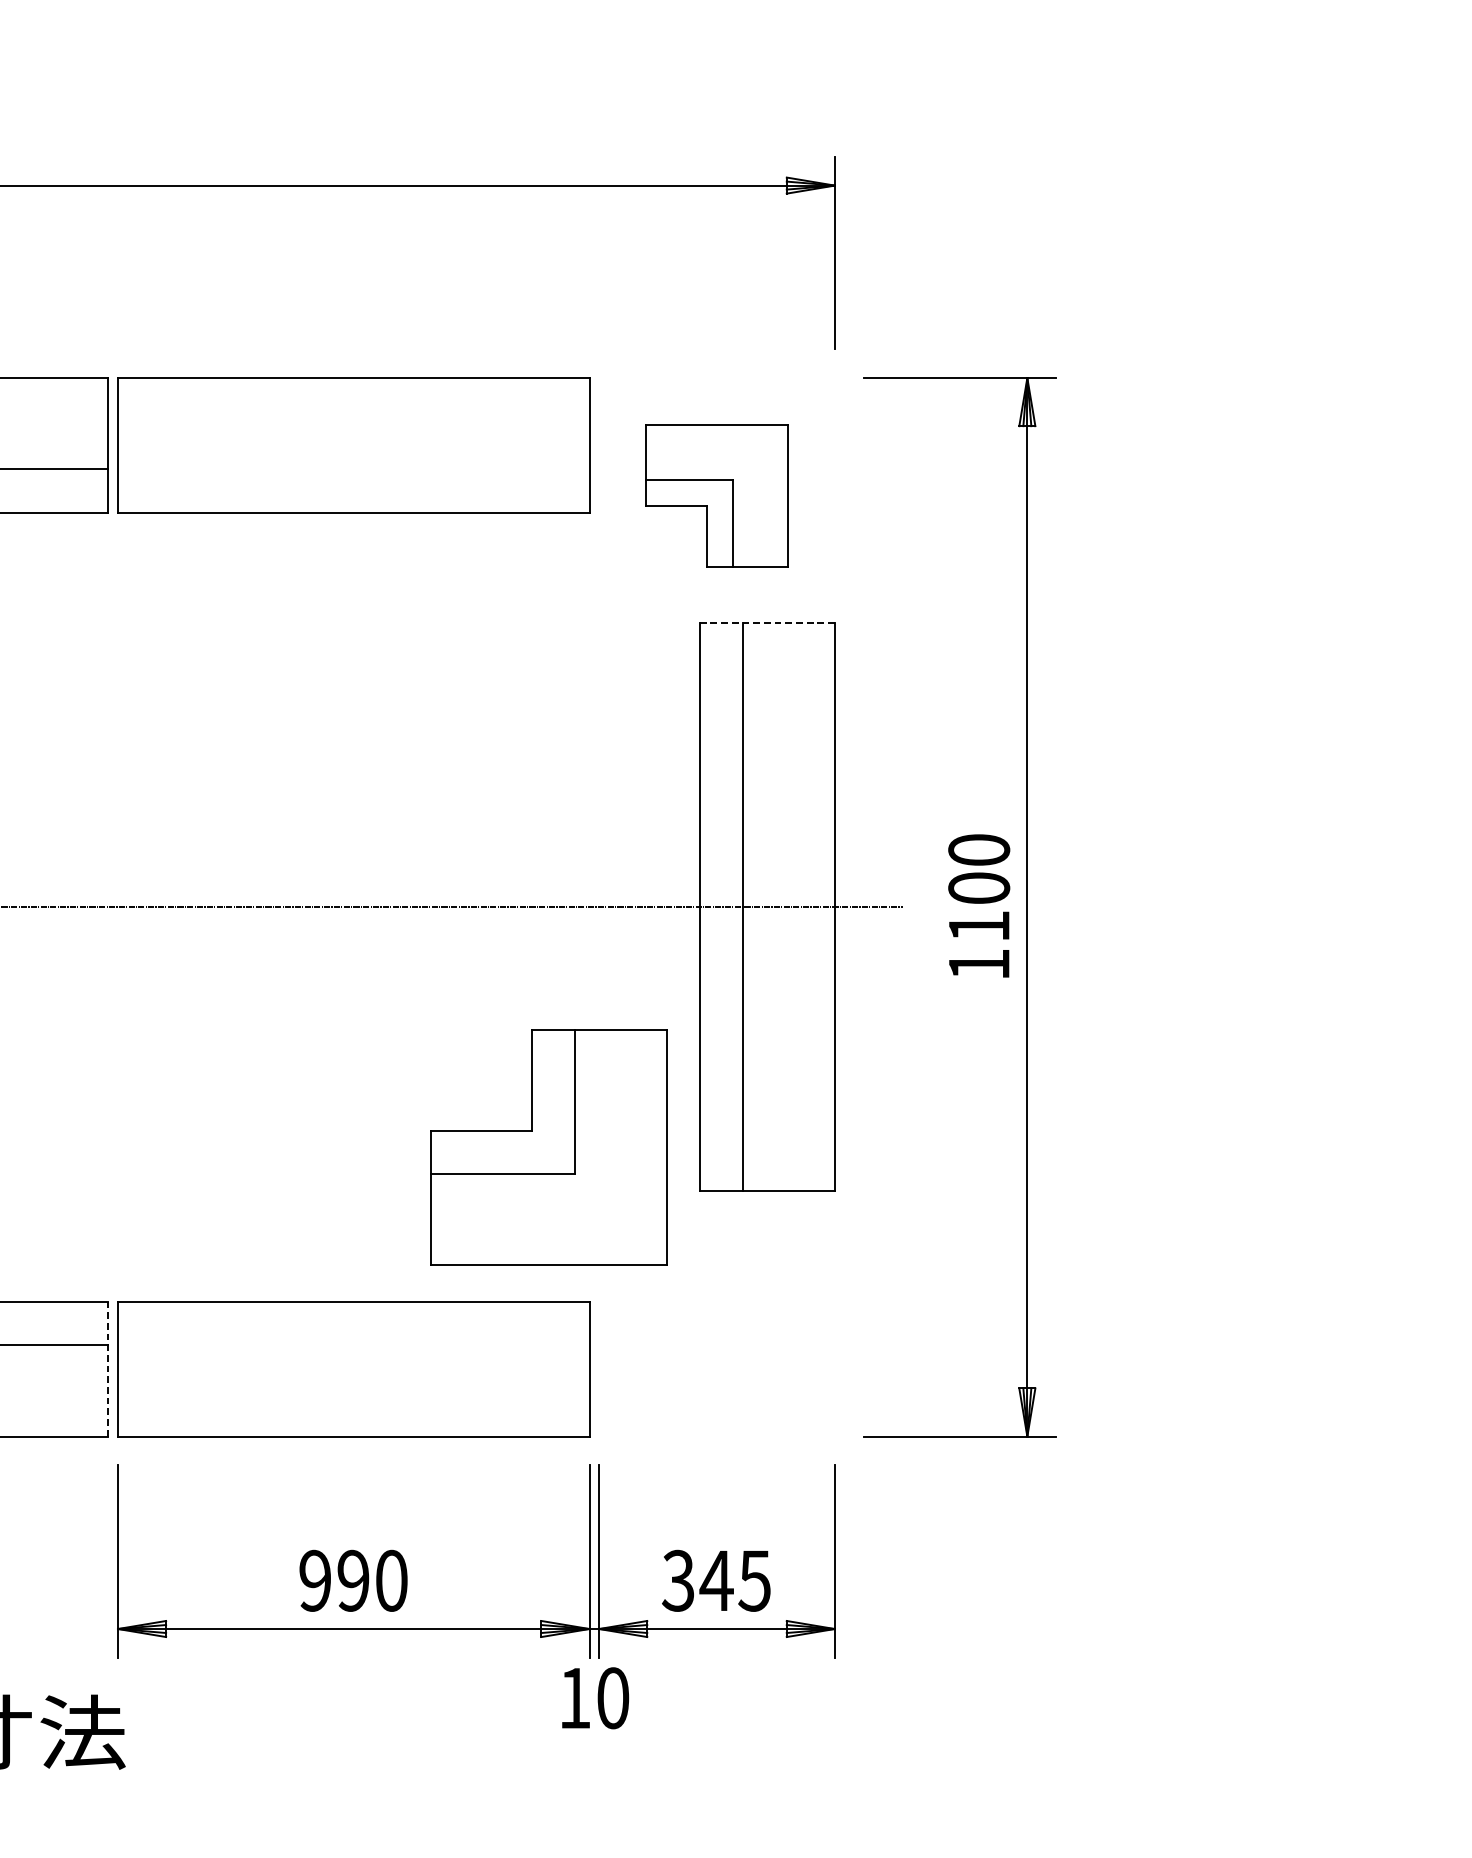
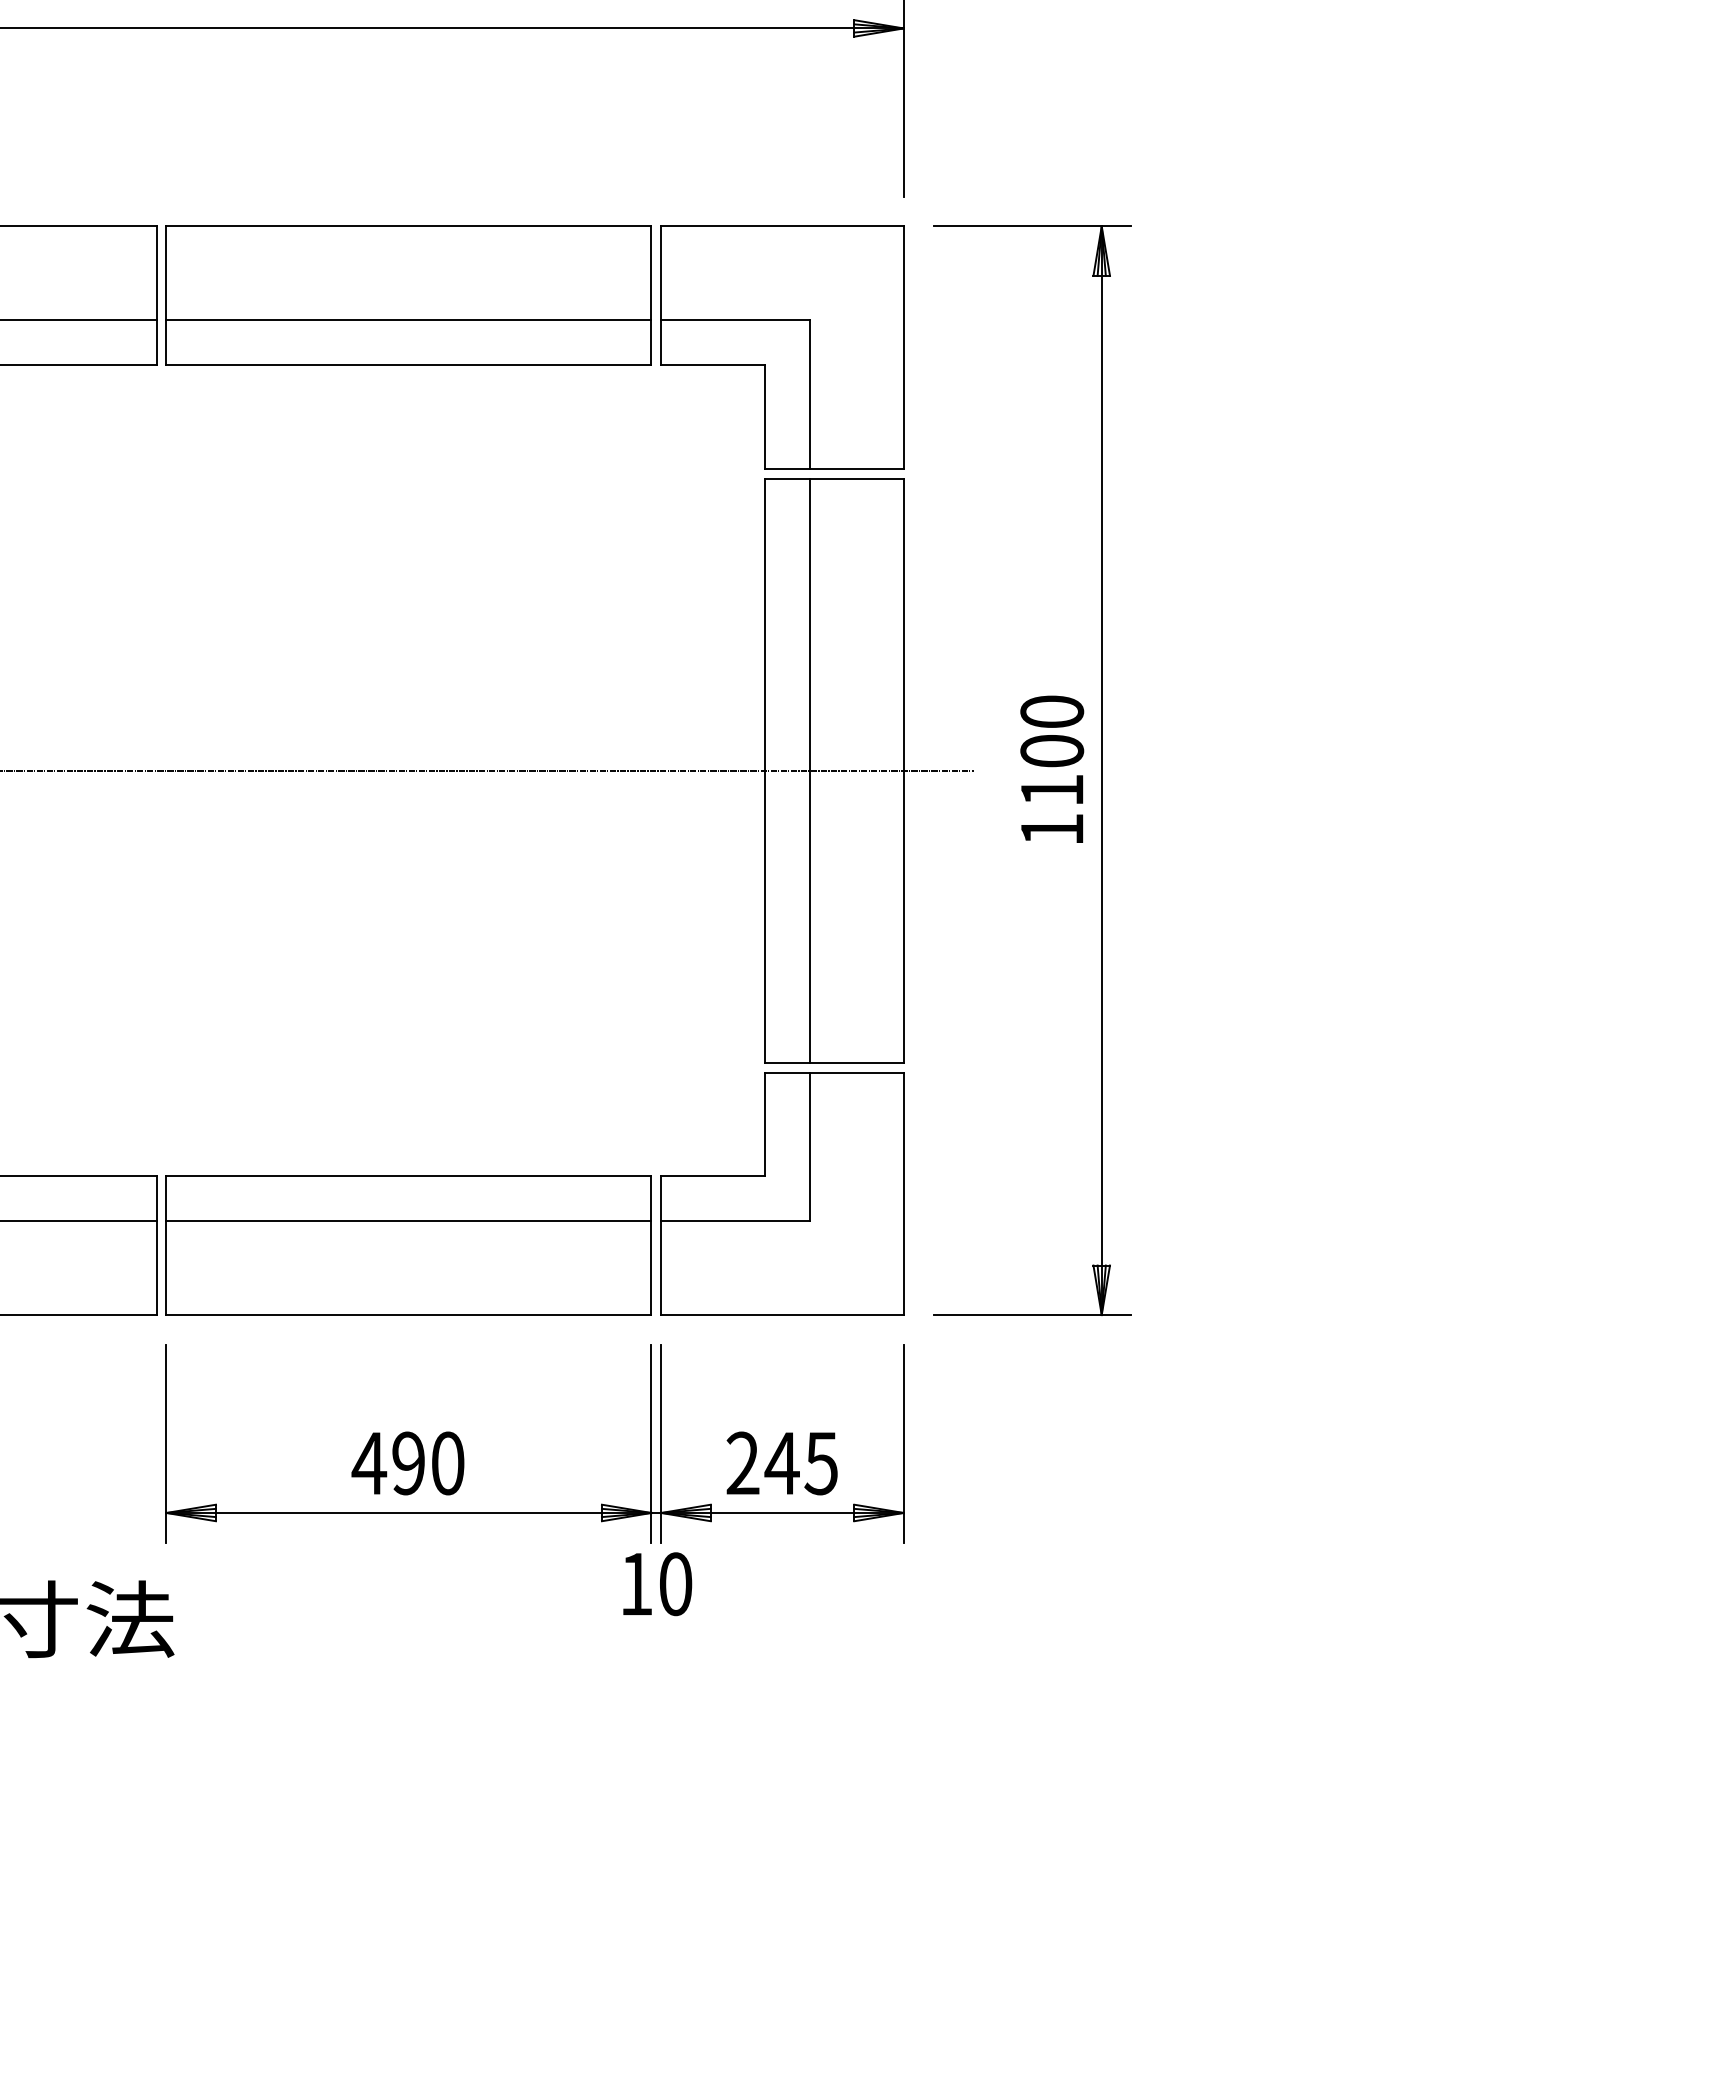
line: (353, 469) -> (408, 320), added
part: (716, 495) -> (782, 347), size x1.67
line: (767, 623) -> (834, 478), dashed -> solid
part: (548, 1147) -> (782, 1193), moved
line: (353, 1345) -> (408, 1221), added
line: (108, 1368) -> (156, 1245), dashed -> solid
text: (315, 1580) -> (369, 1463), 990 -> 490
text: (678, 1580) -> (742, 1463), 345 -> 245

